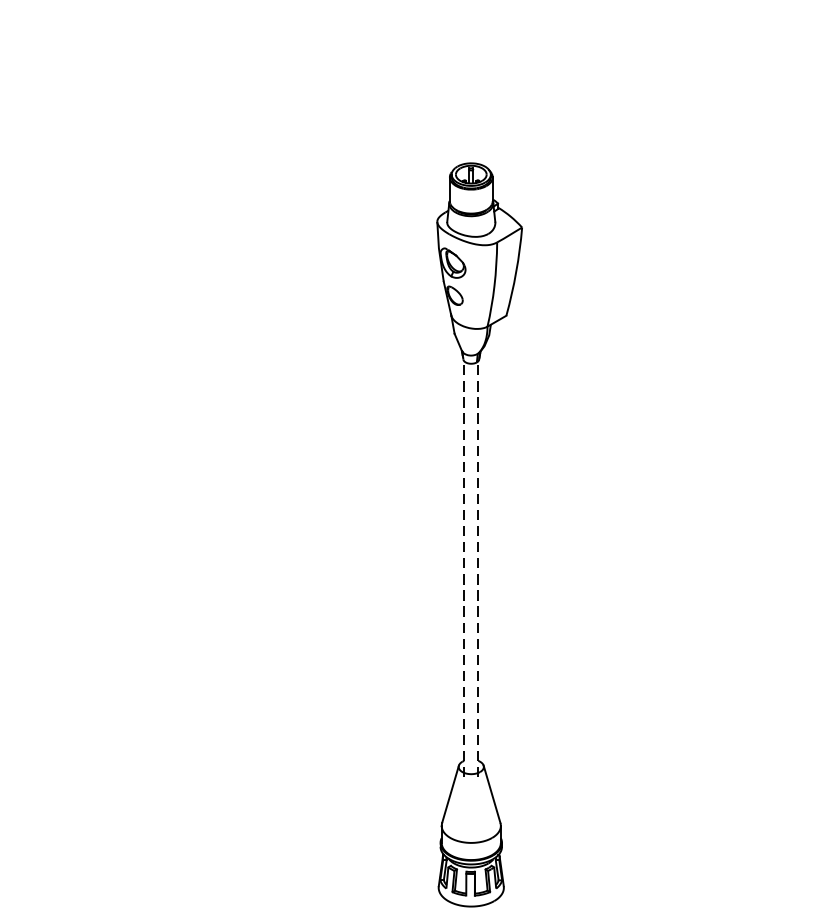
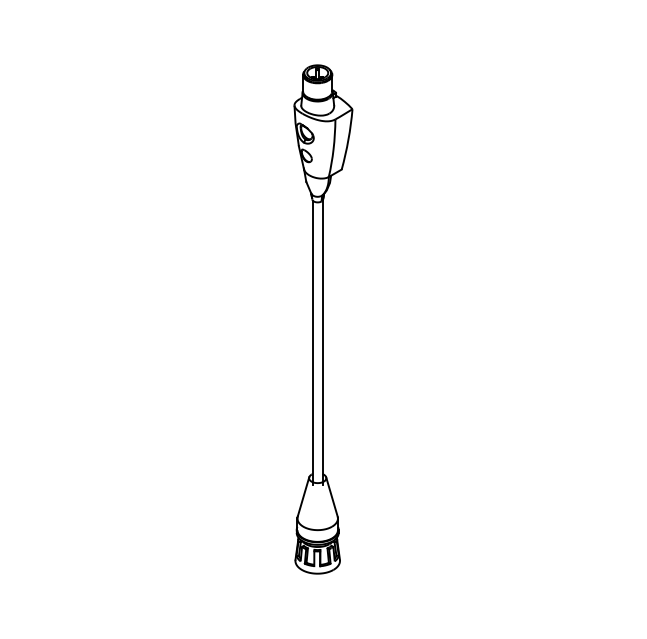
line: (463, 568) -> (312, 342), dashed -> solid
line: (478, 568) -> (322, 342), dashed -> solid

